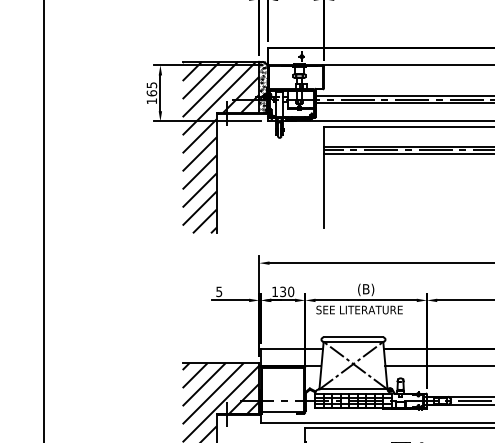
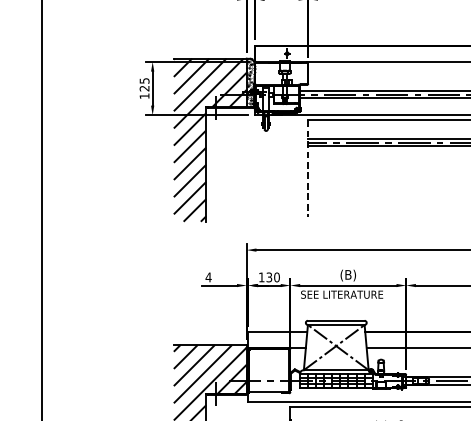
text: (151, 93) -> (144, 88), 165 -> 125
line: (324, 177) -> (308, 168), solid -> dashed
text: (219, 291) -> (208, 277), 5 -> 4

